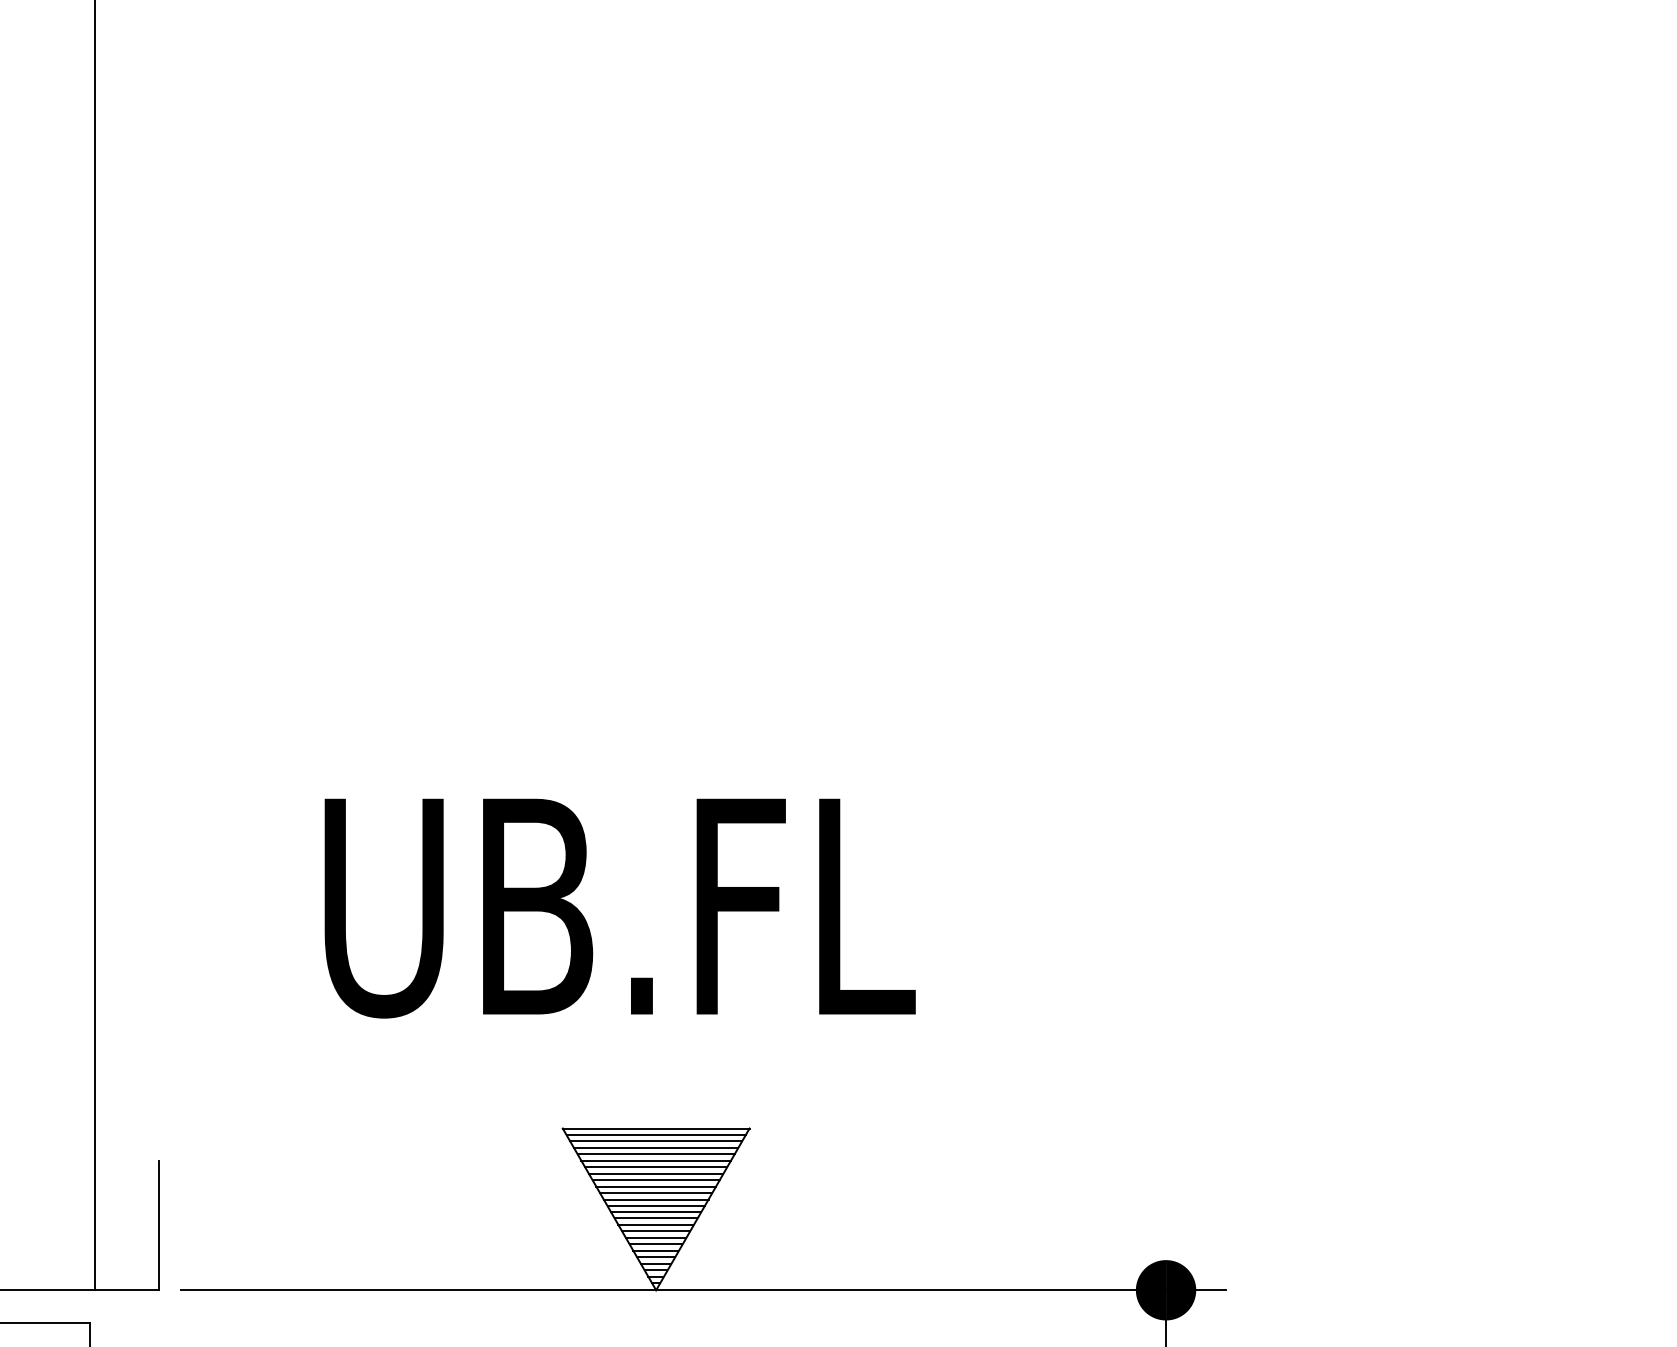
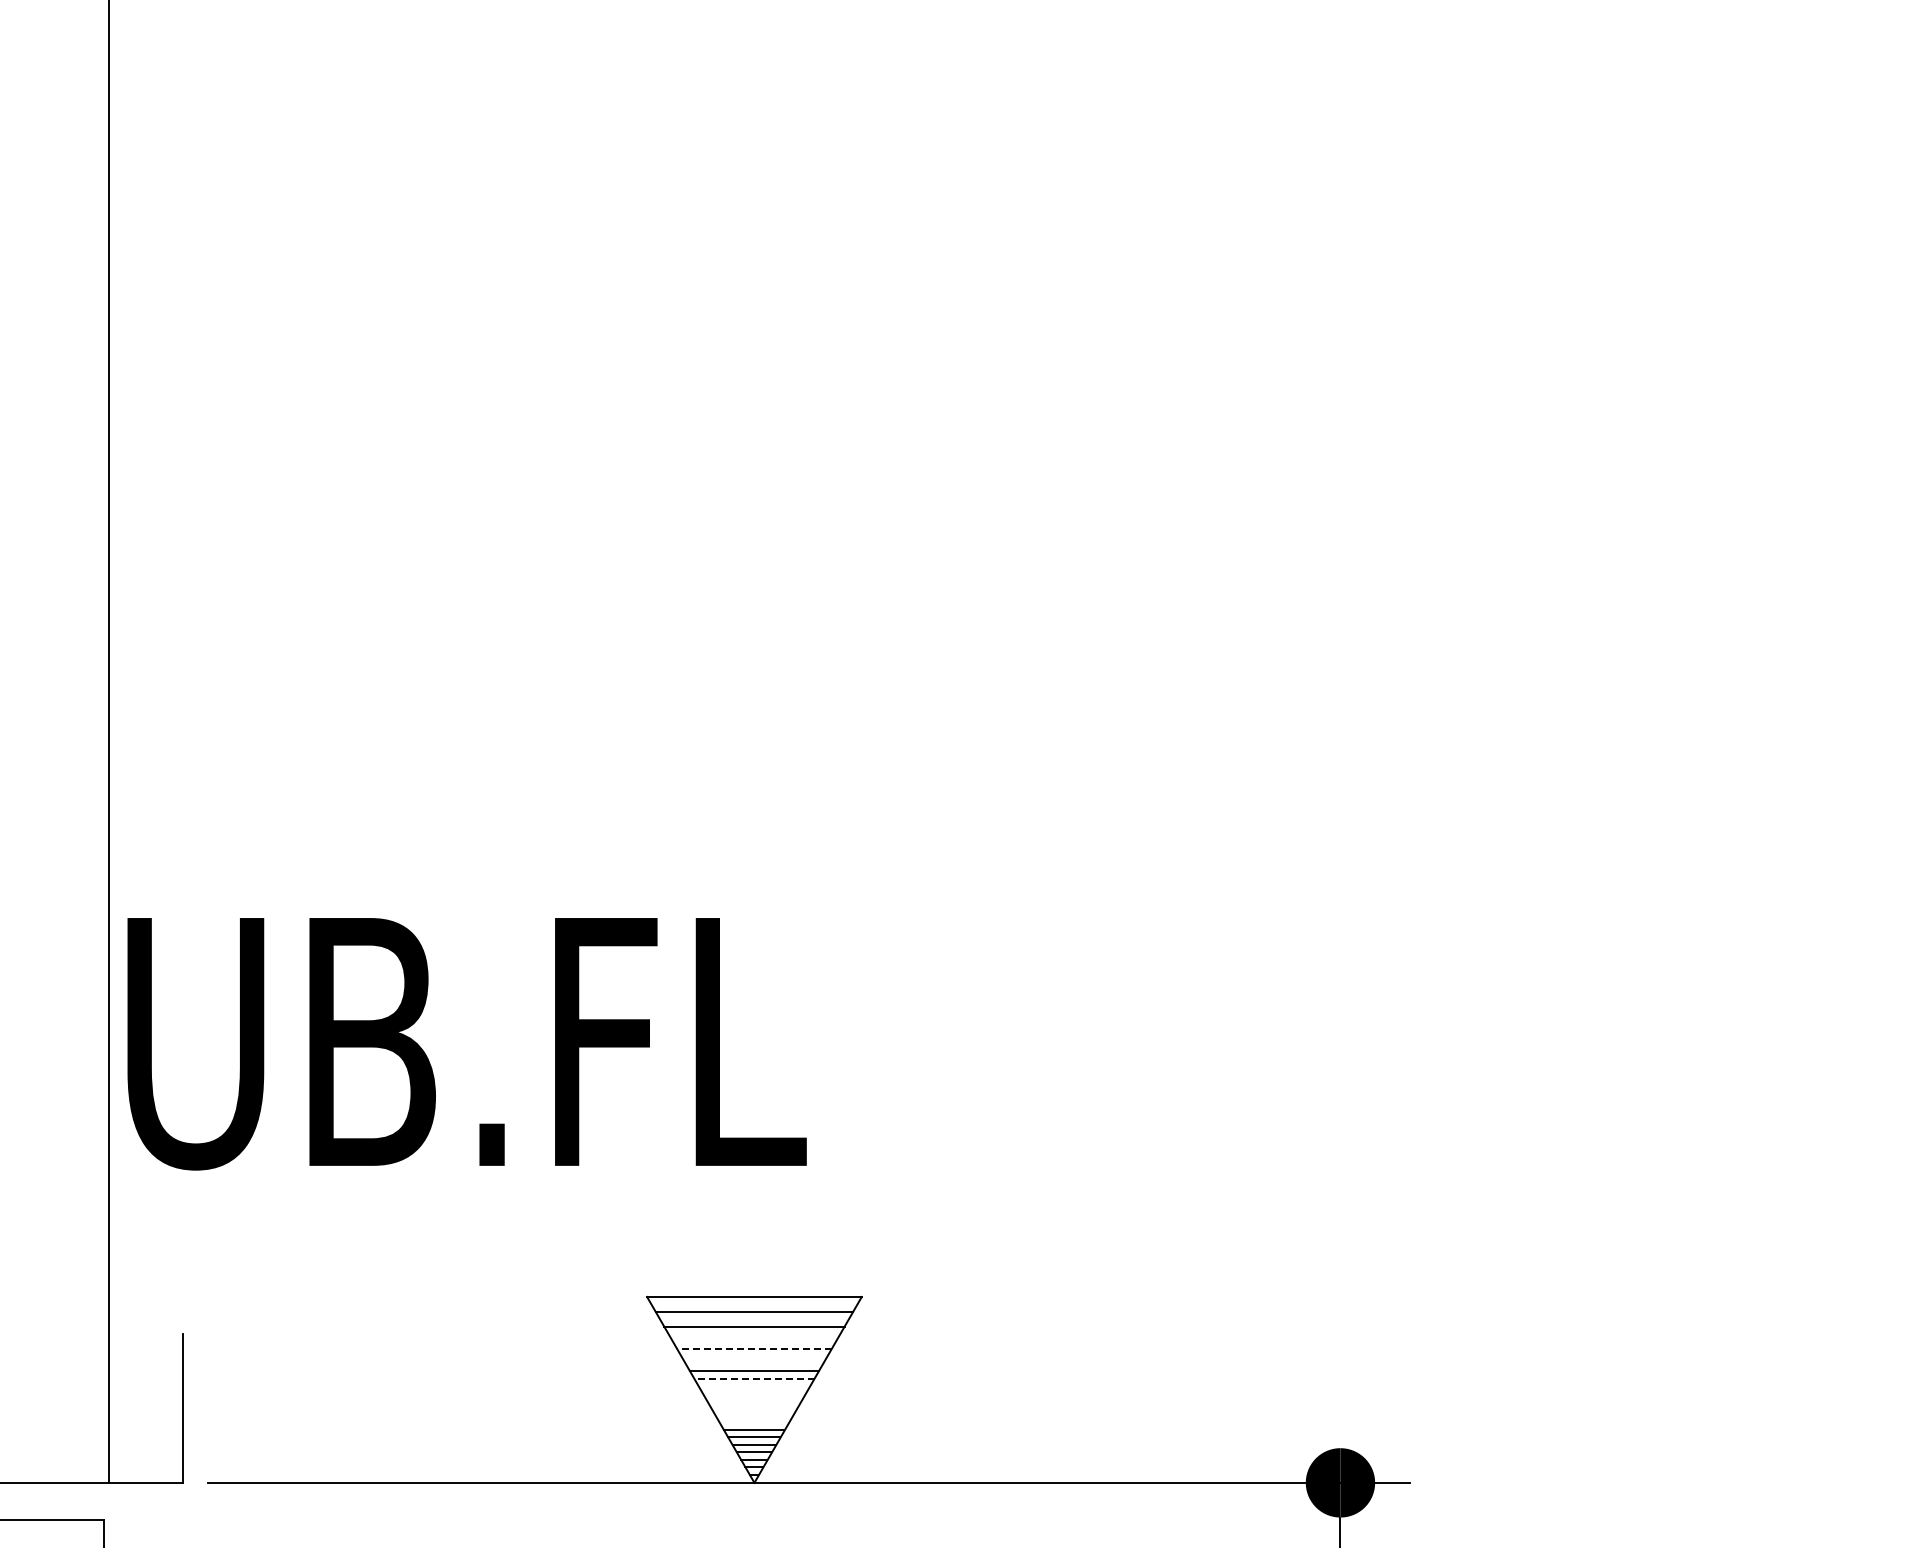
text: (619, 908) -> (466, 1044), moved
line: (656, 1135) -> (754, 1304), removed
line: (656, 1148) -> (754, 1319), removed
line: (656, 1161) -> (754, 1334), removed
line: (656, 1167) -> (754, 1341), removed
line: (655, 1174) -> (753, 1349), solid -> dashed
line: (656, 1180) -> (754, 1356), removed
line: (656, 1186) -> (754, 1363), removed
line: (655, 1199) -> (753, 1378), solid -> dashed
line: (656, 1206) -> (754, 1386), removed
line: (655, 1211) -> (753, 1392), removed
line: (655, 1218) -> (753, 1400), removed
line: (655, 1224) -> (753, 1407), removed
line: (655, 1231) -> (753, 1415), removed
line: (655, 1237) -> (753, 1422), removed

